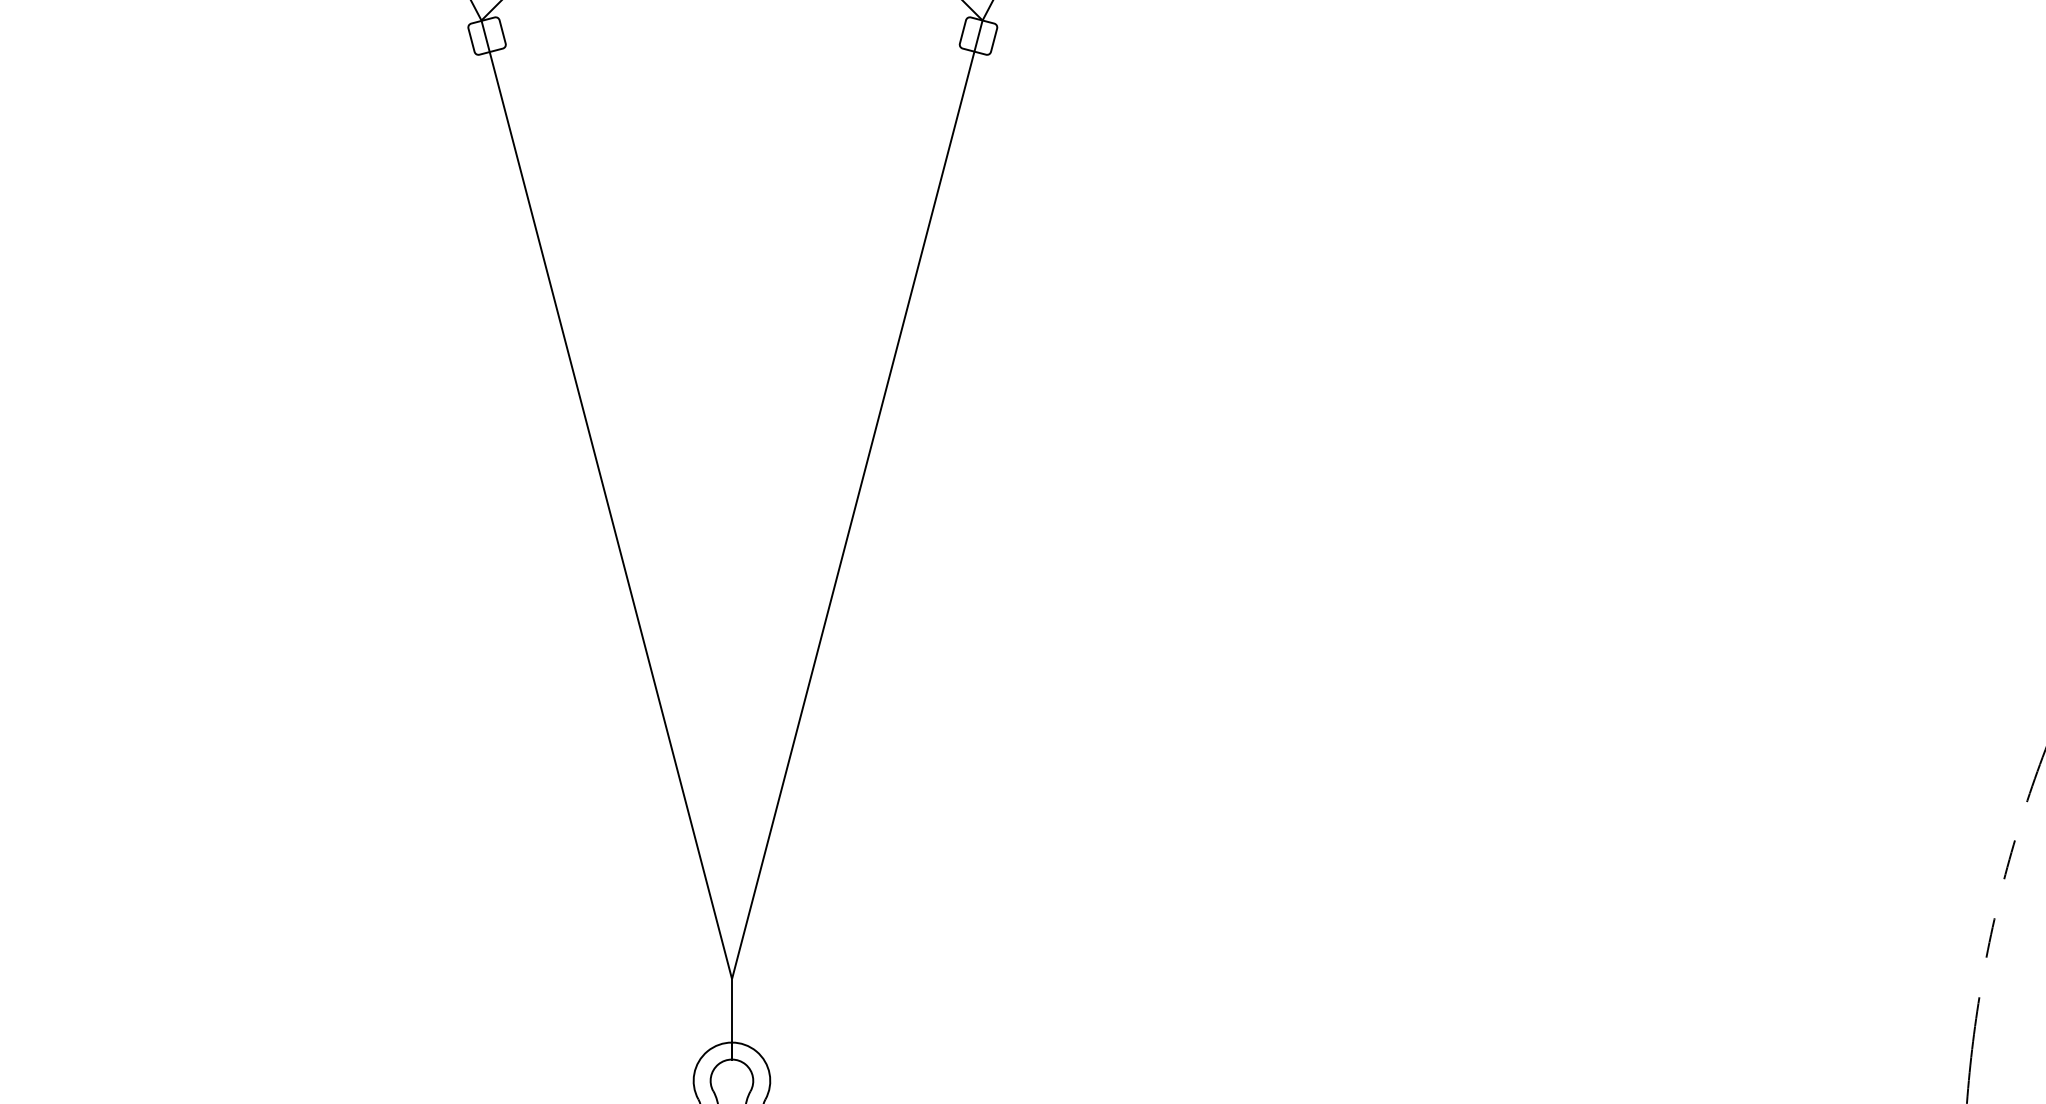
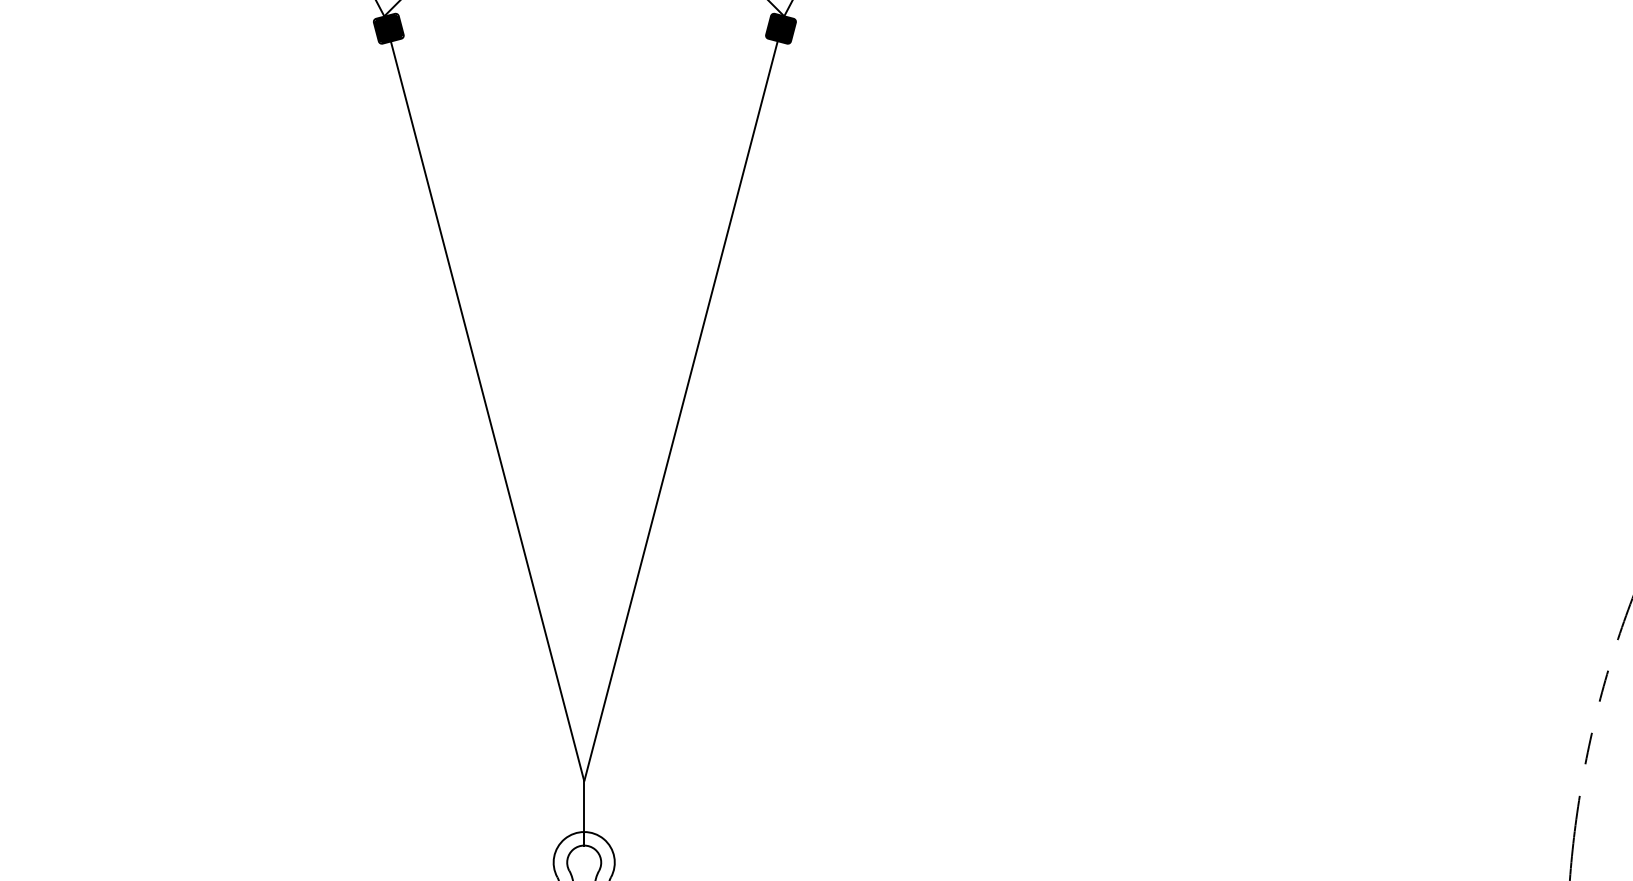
fill: (486, 35) -> (388, 28), added
fill: (978, 35) -> (780, 28), added

